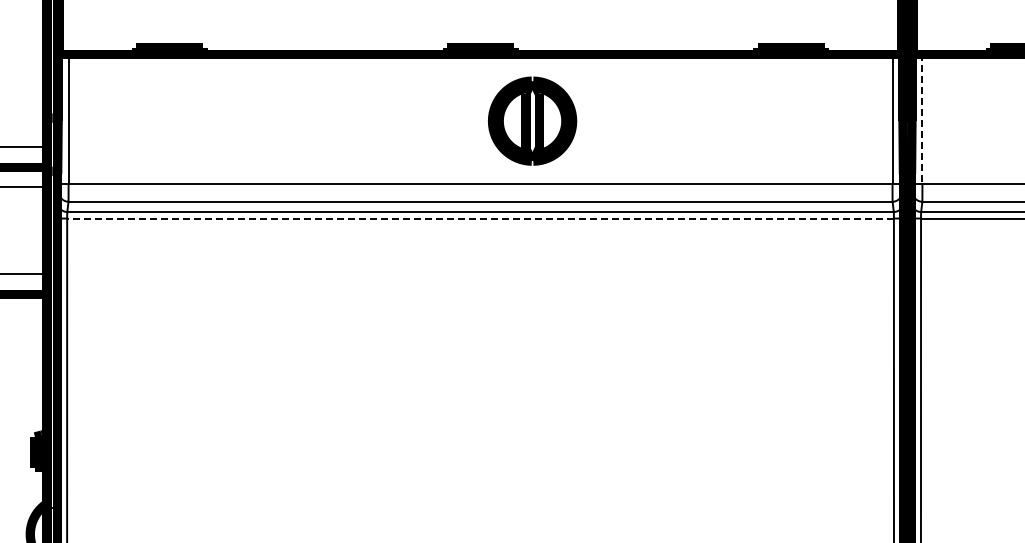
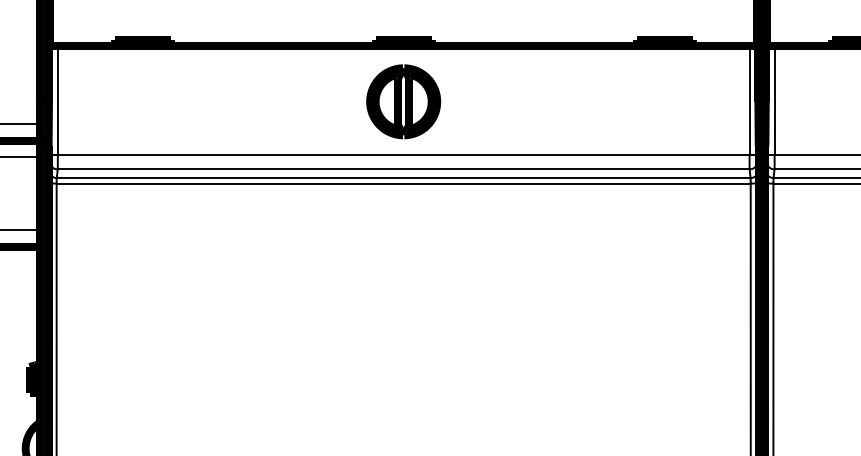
line: (922, 119) -> (774, 100), dashed -> solid
part: (532, 120) -> (403, 101), moved
line: (480, 218) -> (403, 183), dashed -> solid

